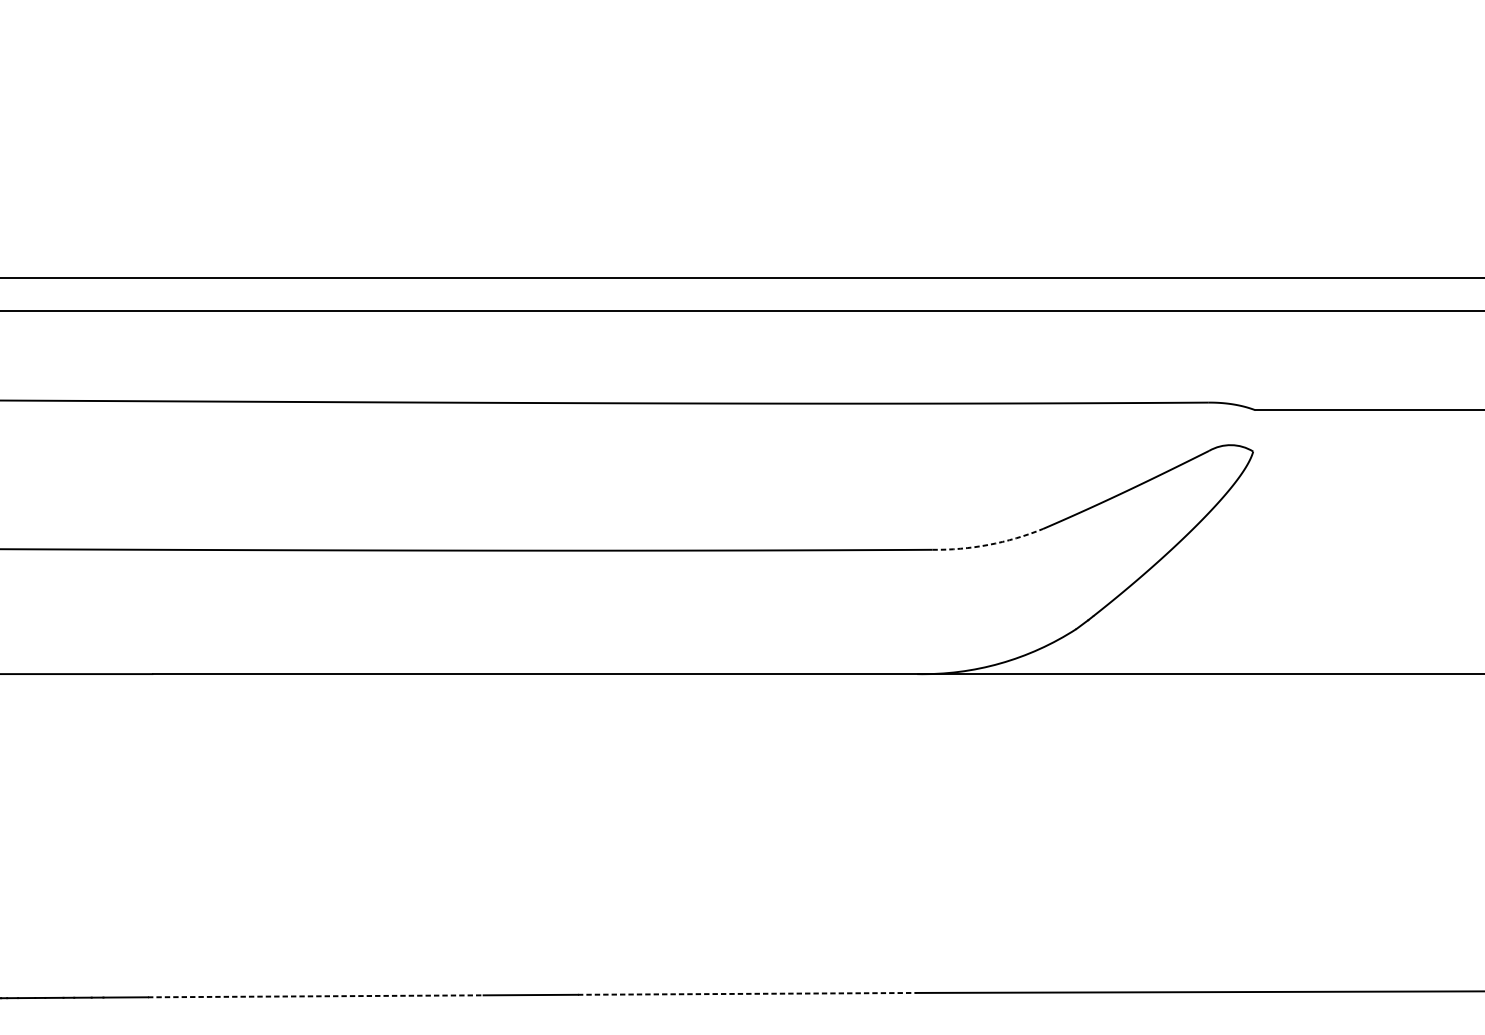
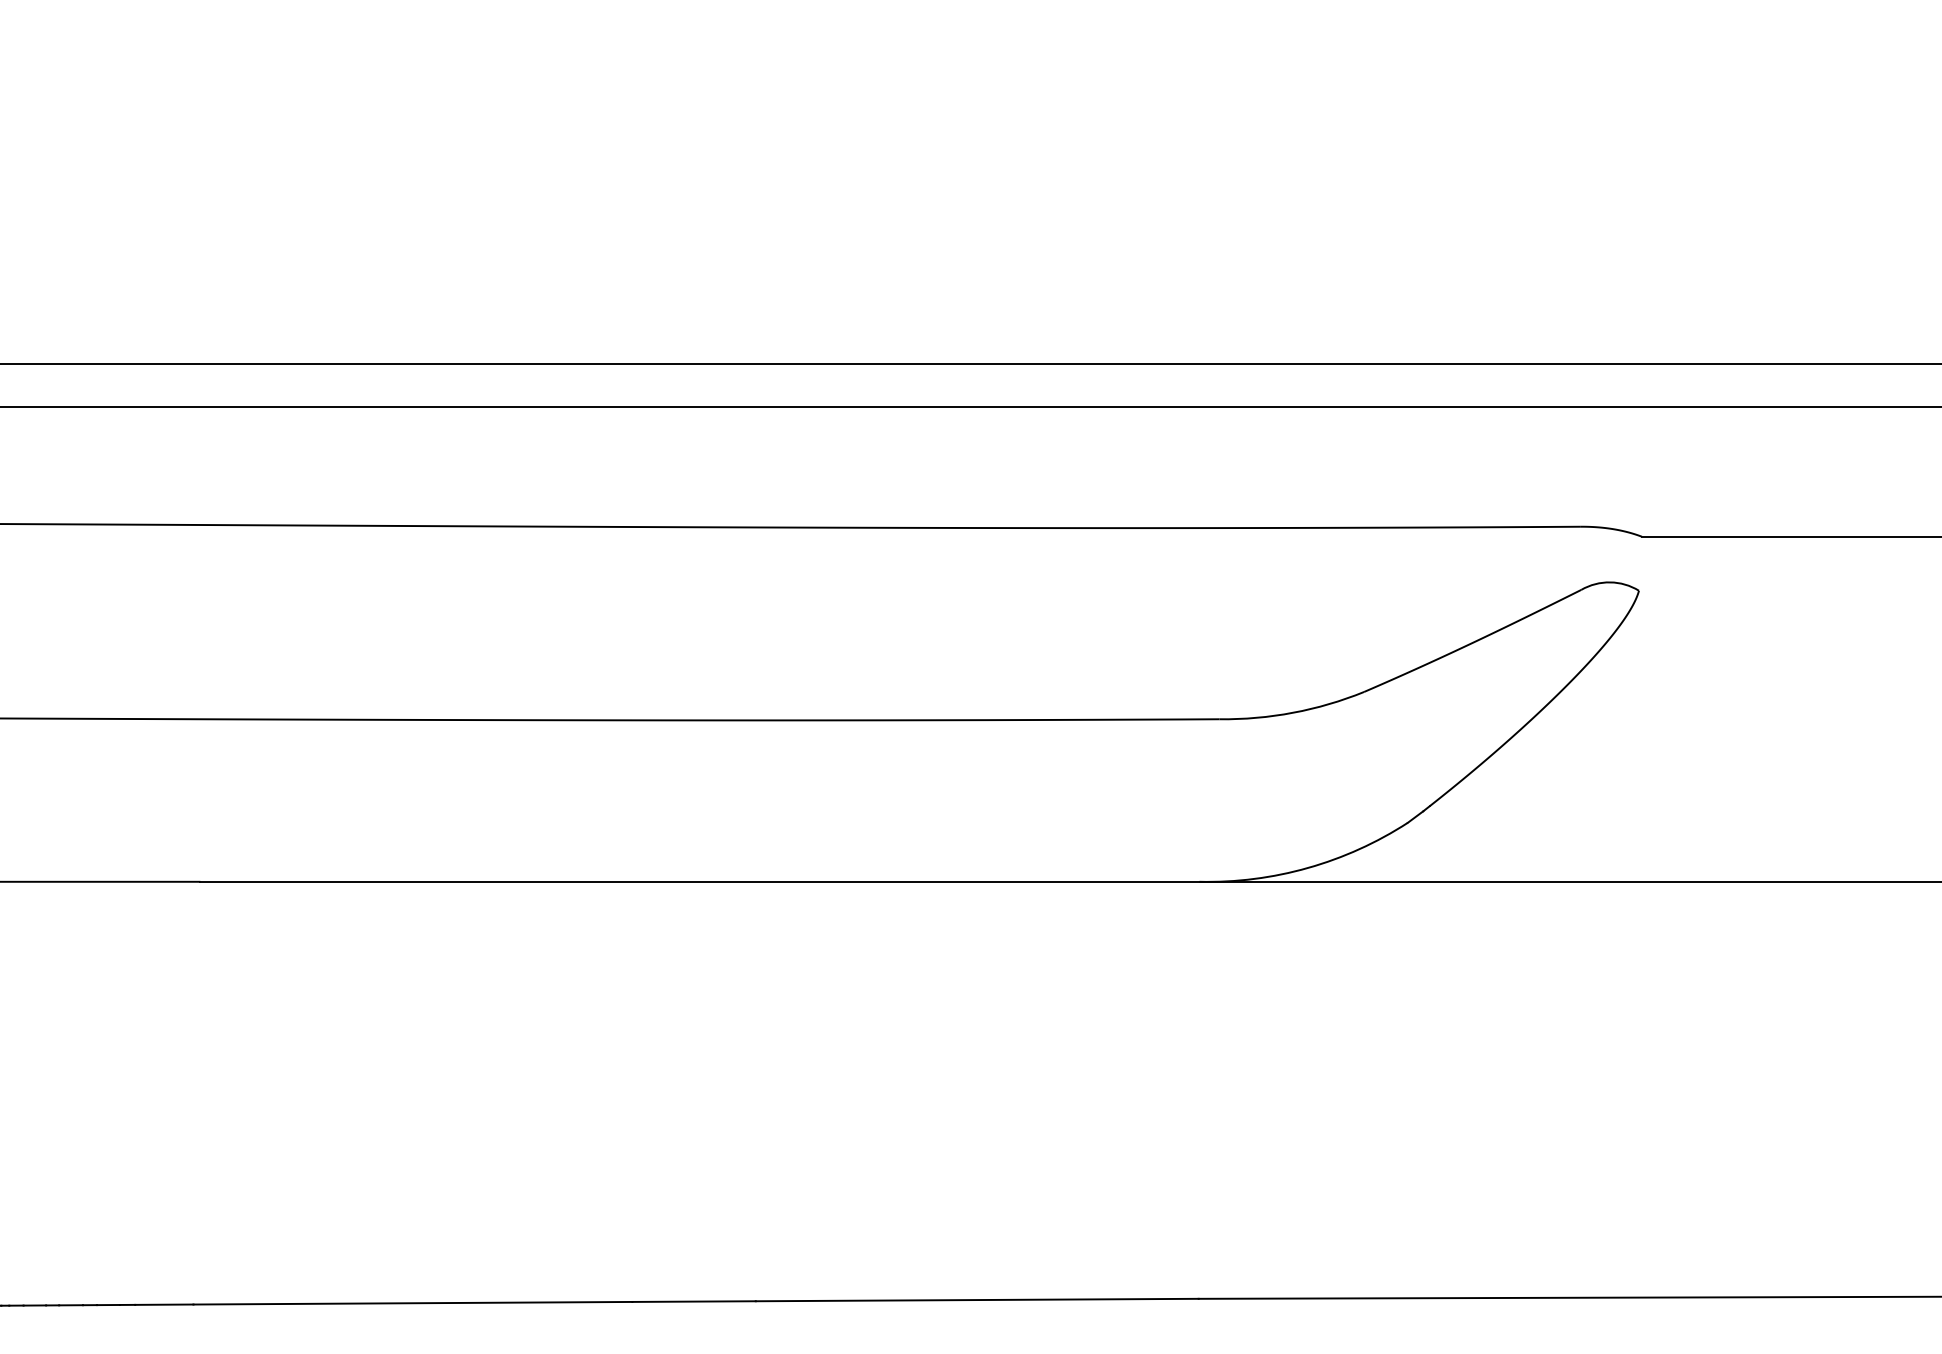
arc: (989, 544) -> (1293, 712), dashed -> solid
line: (747, 994) -> (977, 1300), dashed -> solid
line: (316, 996) -> (413, 1303), dashed -> solid

